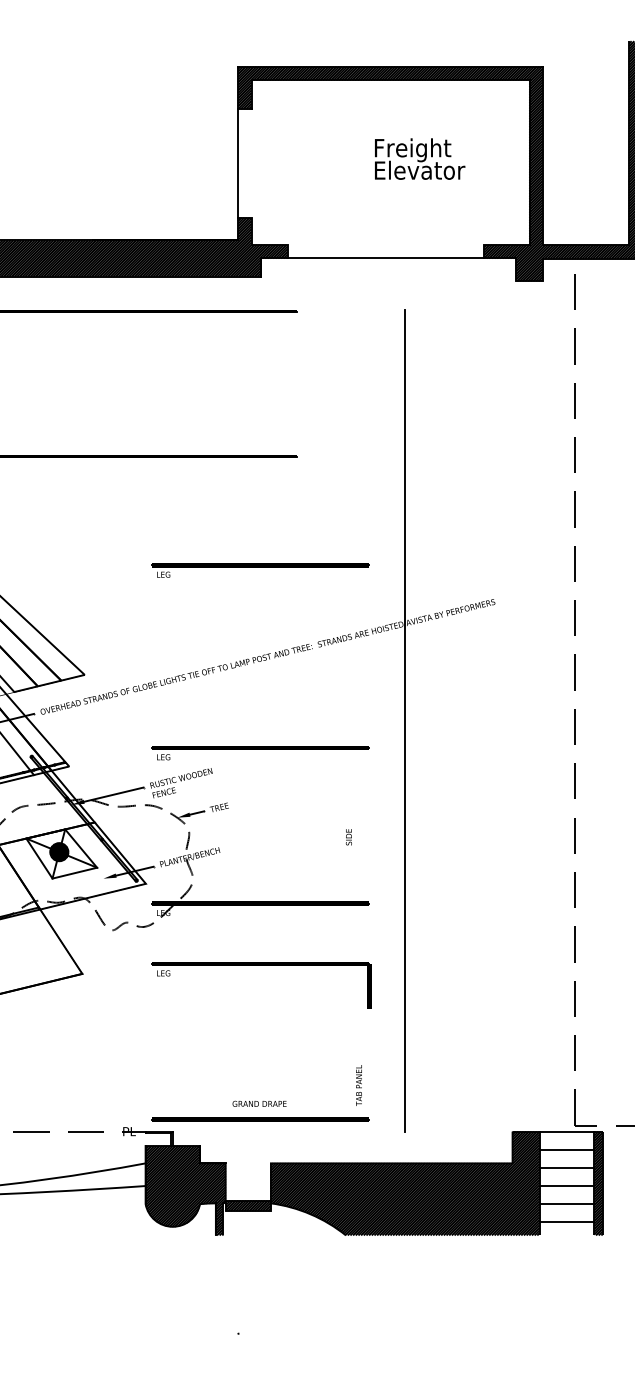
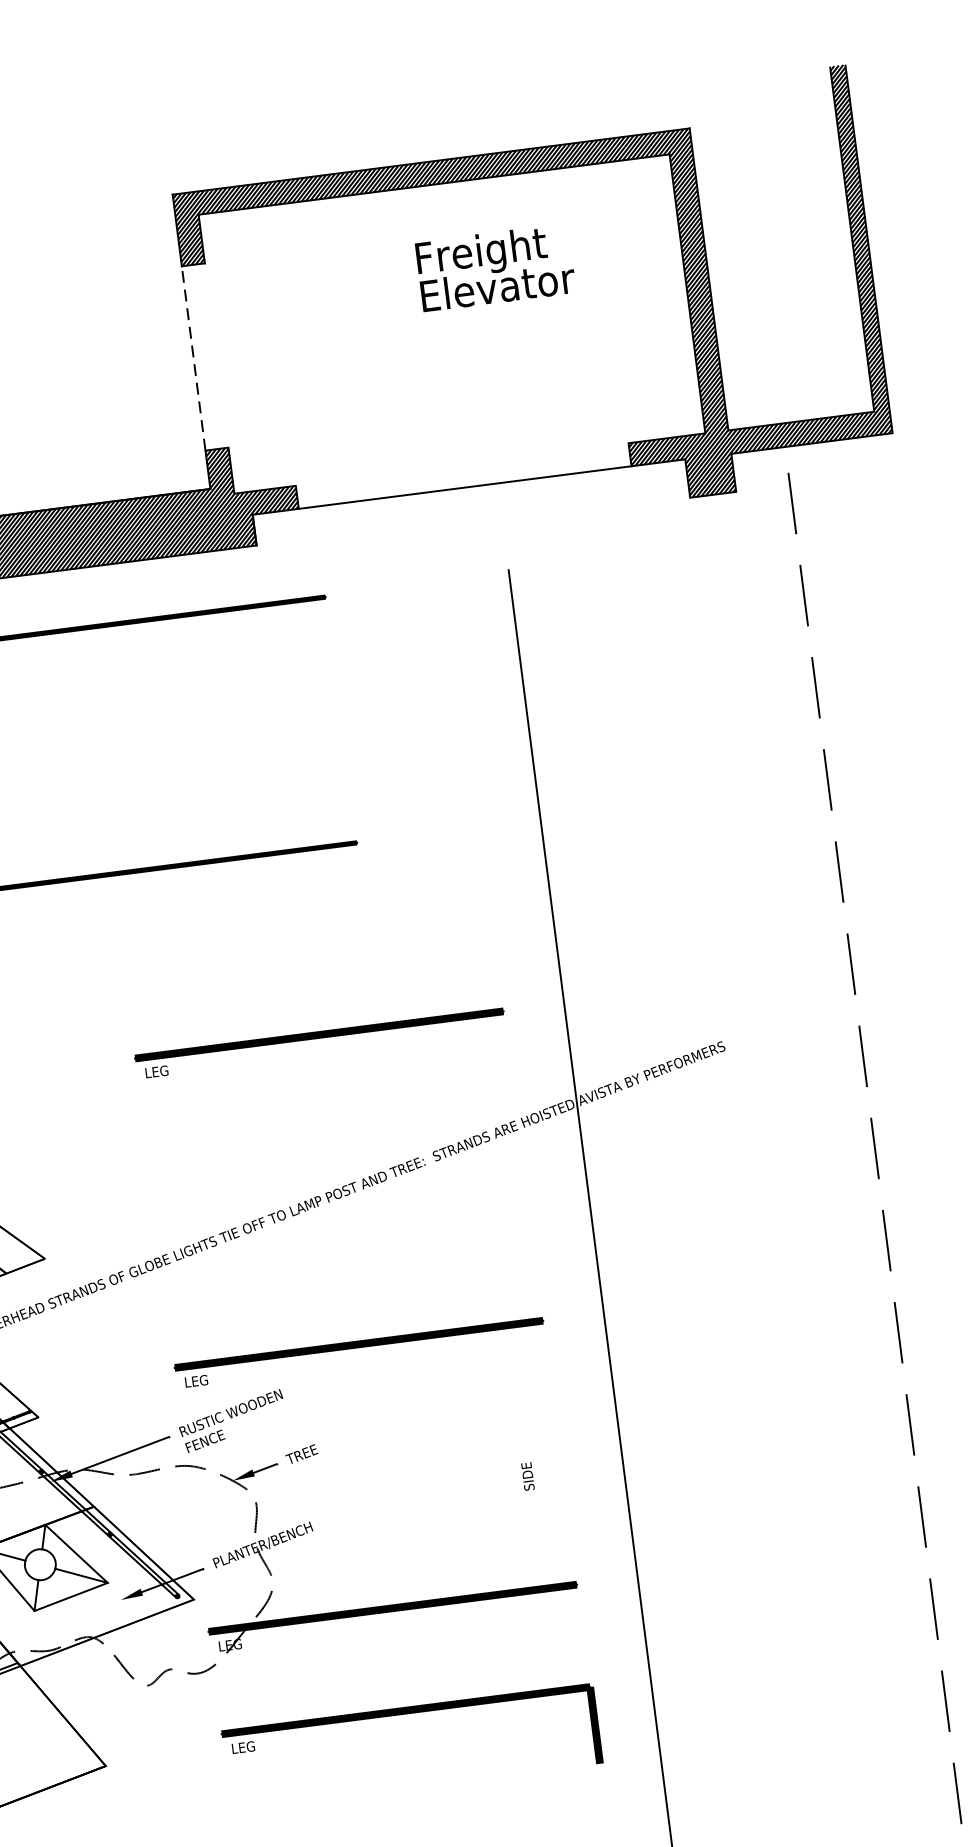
text: (420, 158) -> (496, 266), moved
line: (238, 162) -> (194, 356), solid -> dashed
hatch: (59, 852) -> (40, 1565), removed

